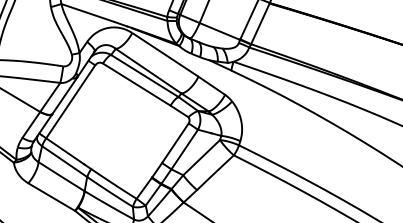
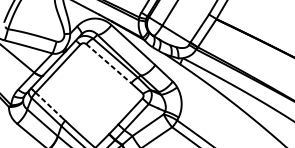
line: (136, 84) -> (108, 63), solid -> dashed
line: (65, 151) -> (48, 104), solid -> dashed

